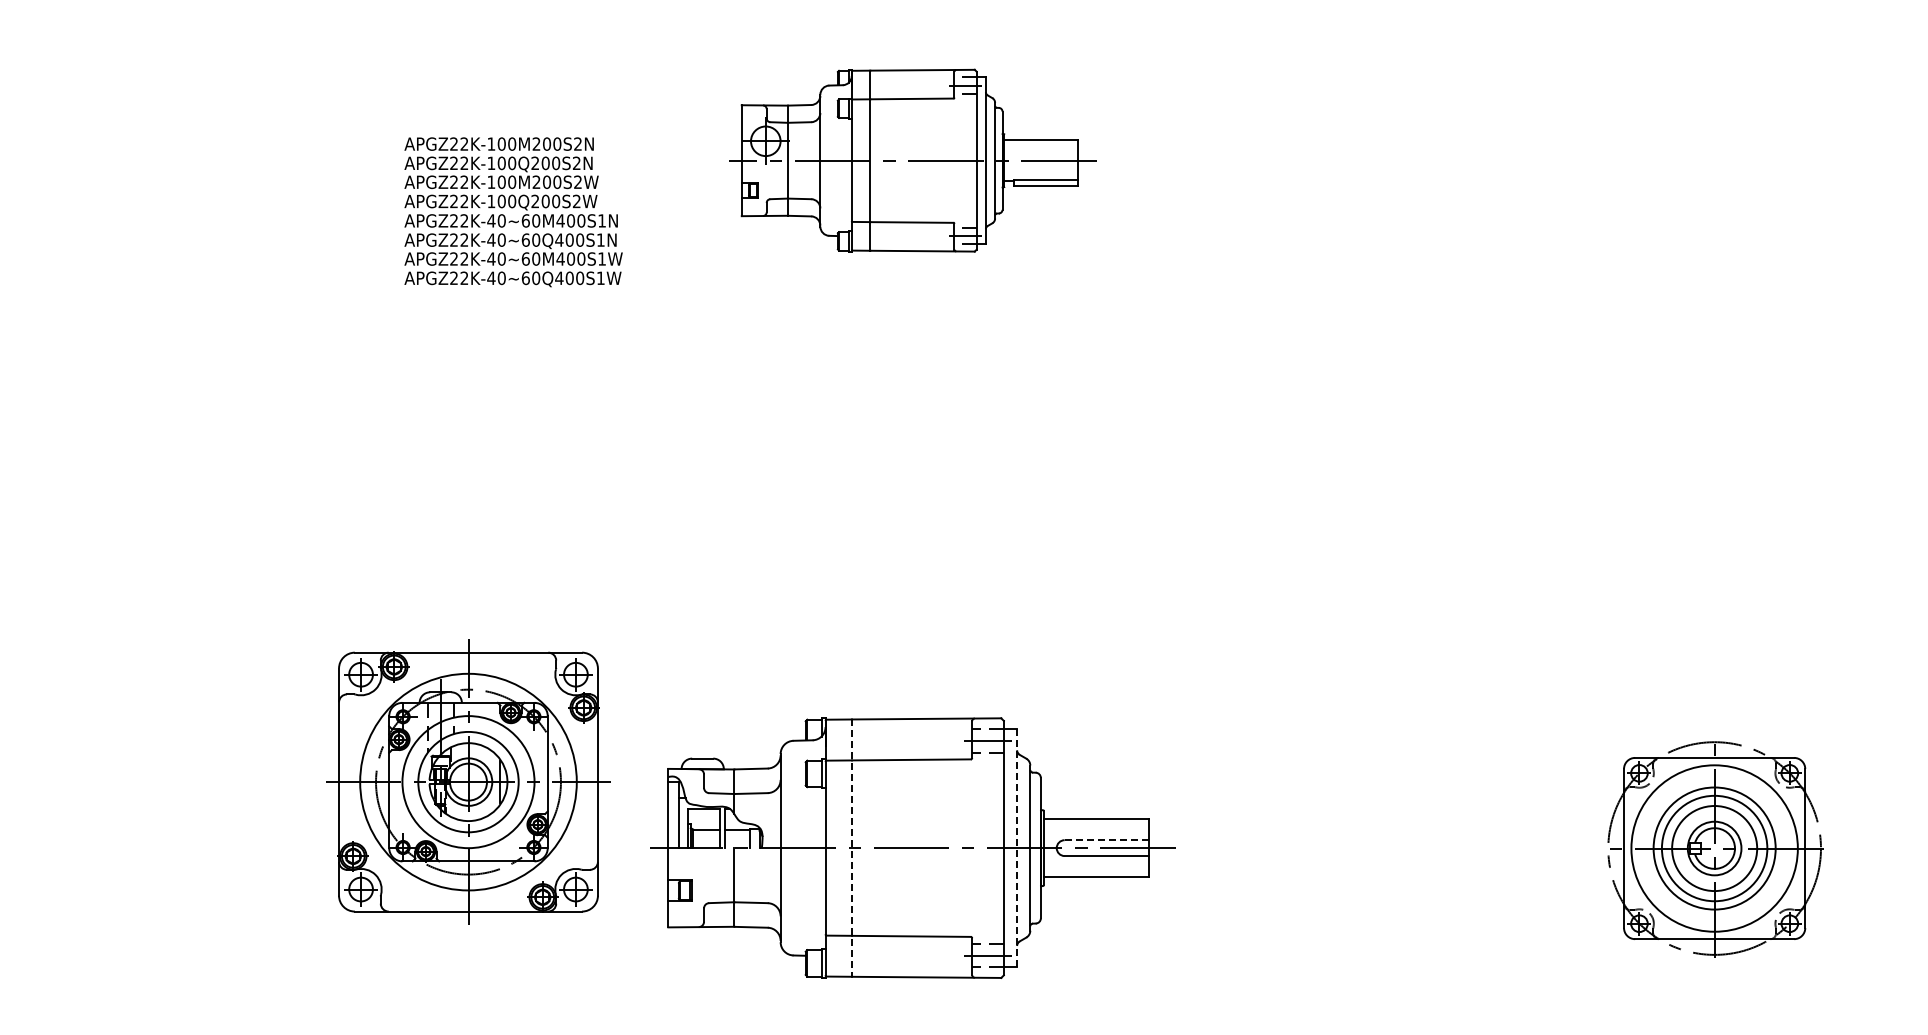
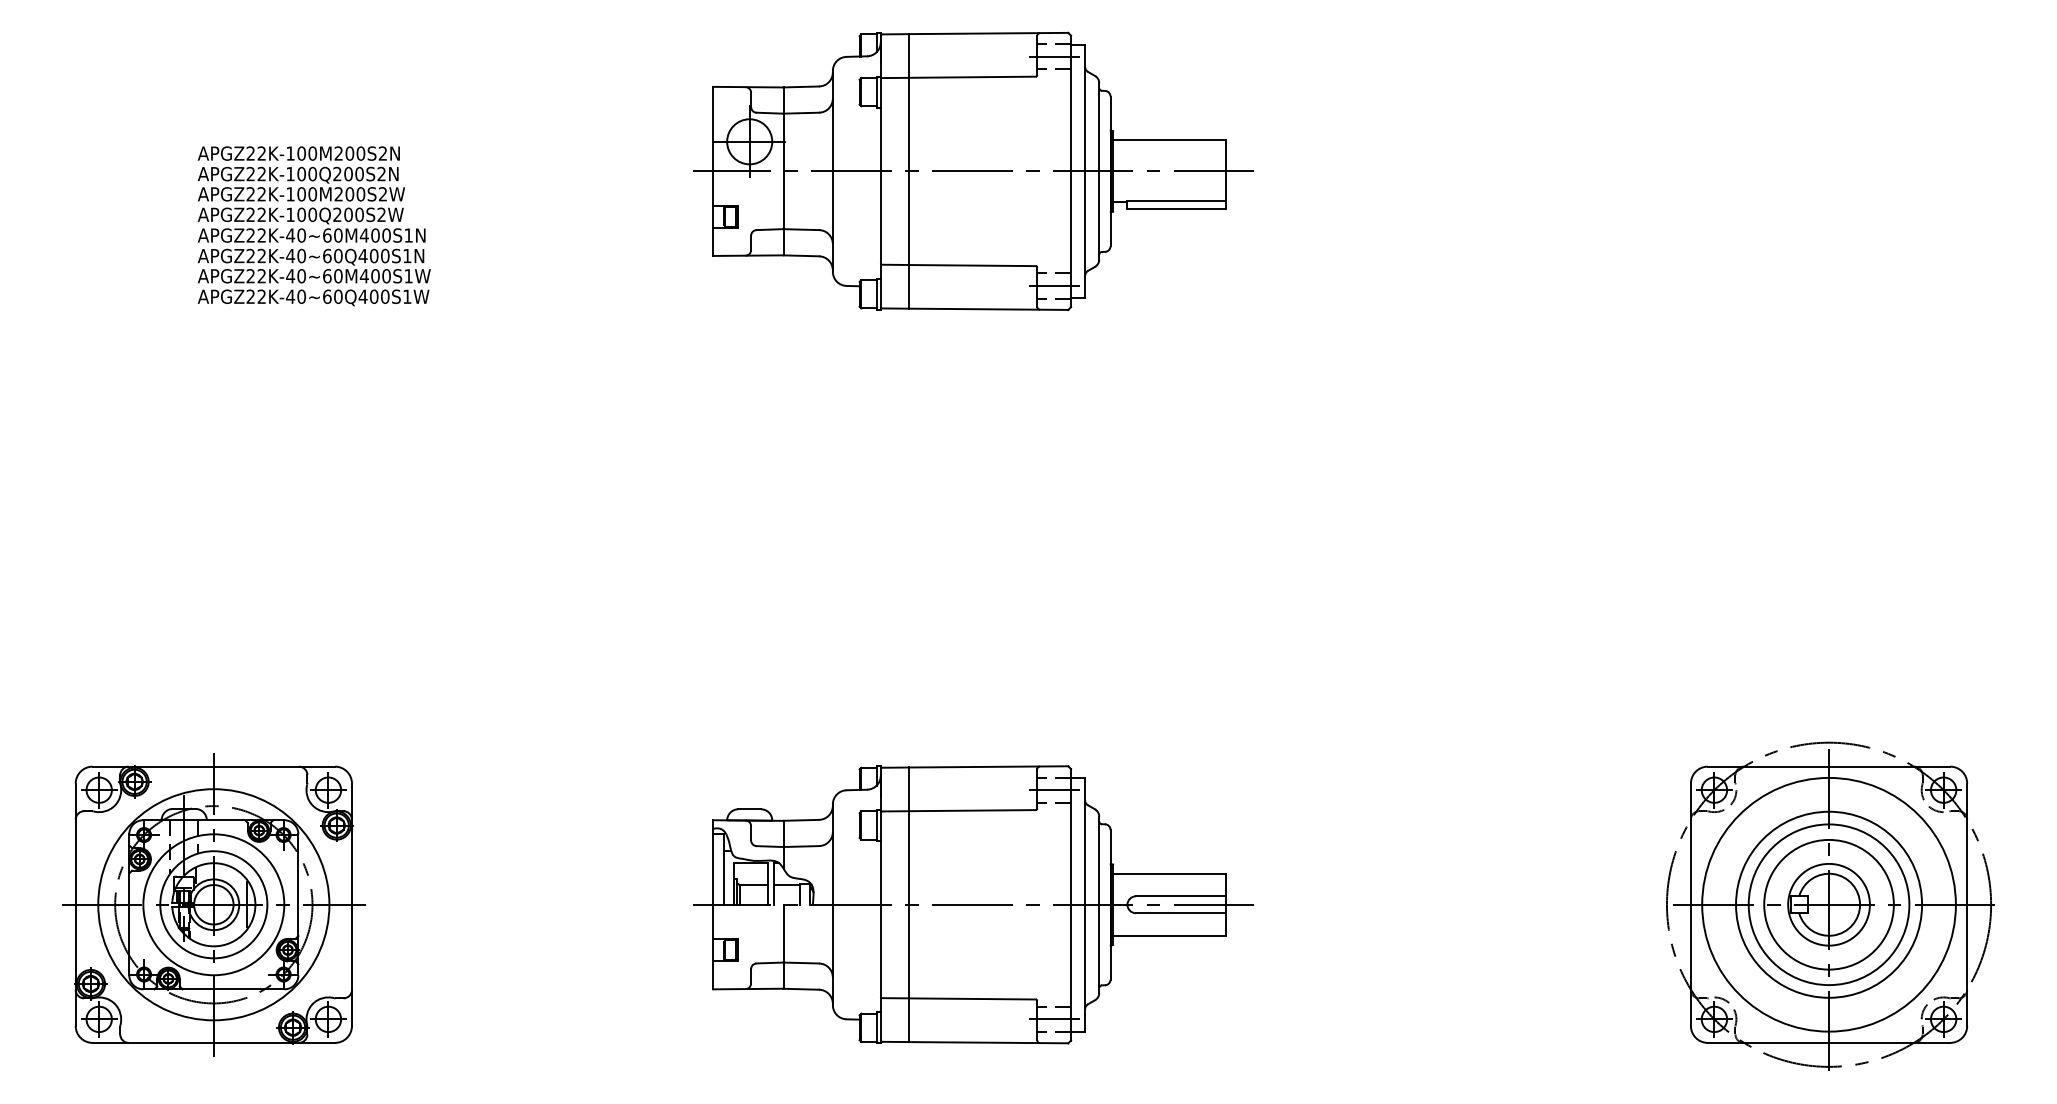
part: (912, 160) -> (973, 171), size x1.43
text: (513, 212) -> (314, 226), moved
part: (468, 781) -> (213, 904), moved
line: (1107, 840) -> (1181, 896), dashed -> solid
line: (851, 848) -> (908, 905), dashed -> solid
line: (1017, 848) -> (1085, 905), dashed -> solid
part: (1715, 849) -> (1830, 906), size x1.43

